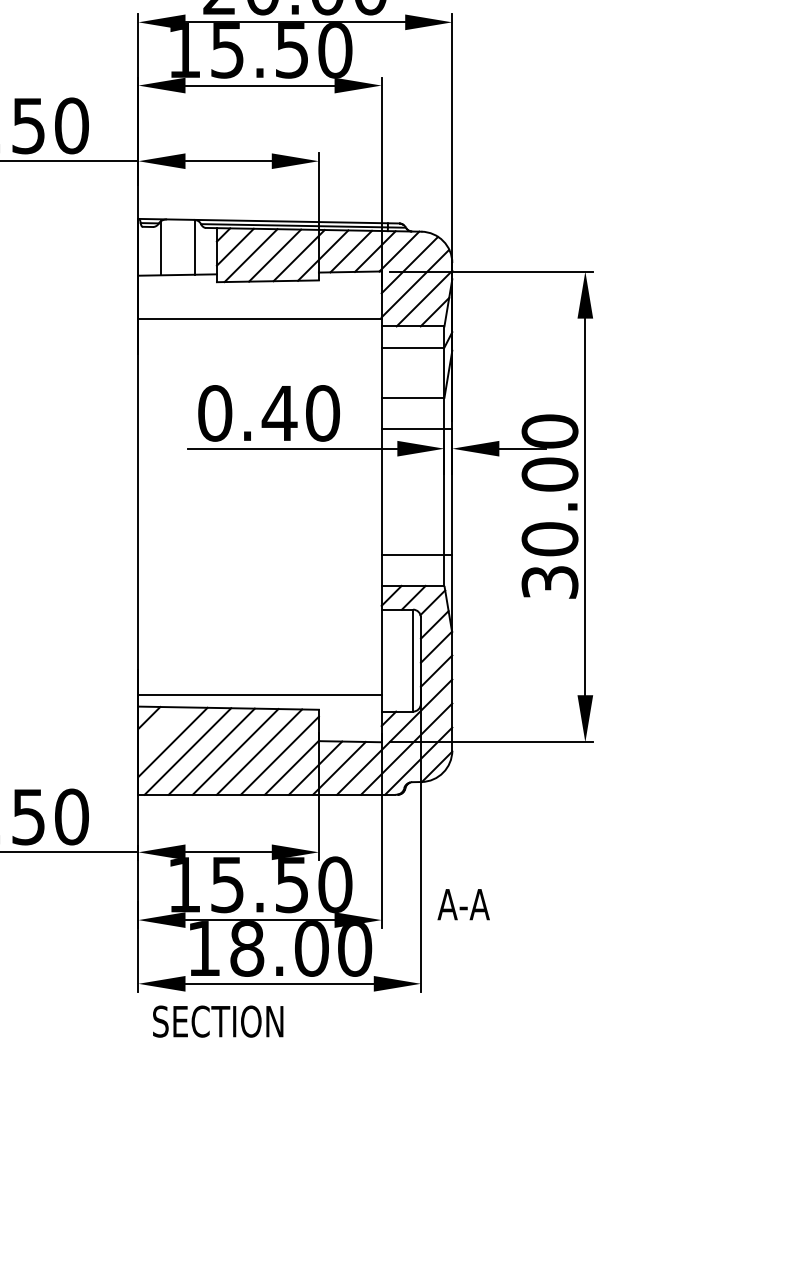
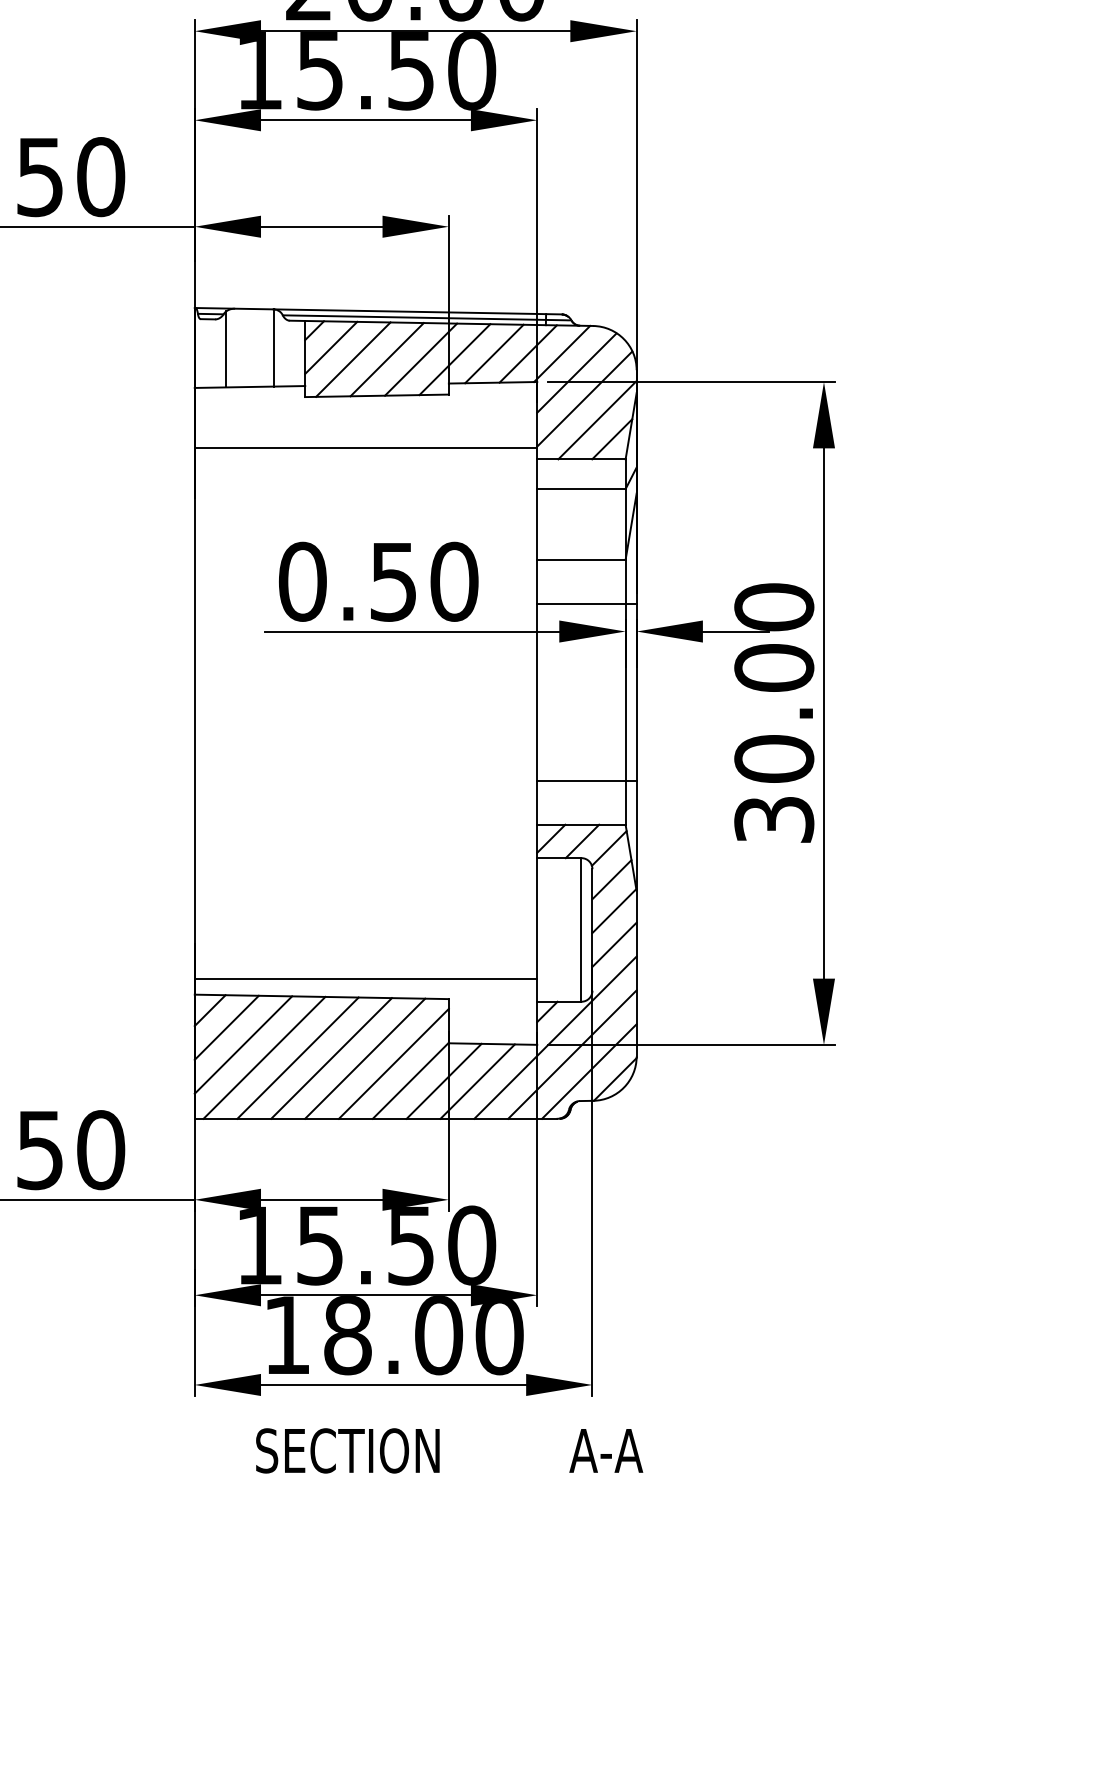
text: (279, 413) -> (393, 581), 0.40 -> 0.50
line: (160, 729) -> (225, 1026), added
text: (463, 904) -> (605, 1450), moved
text: (218, 1021) -> (348, 1450), moved

